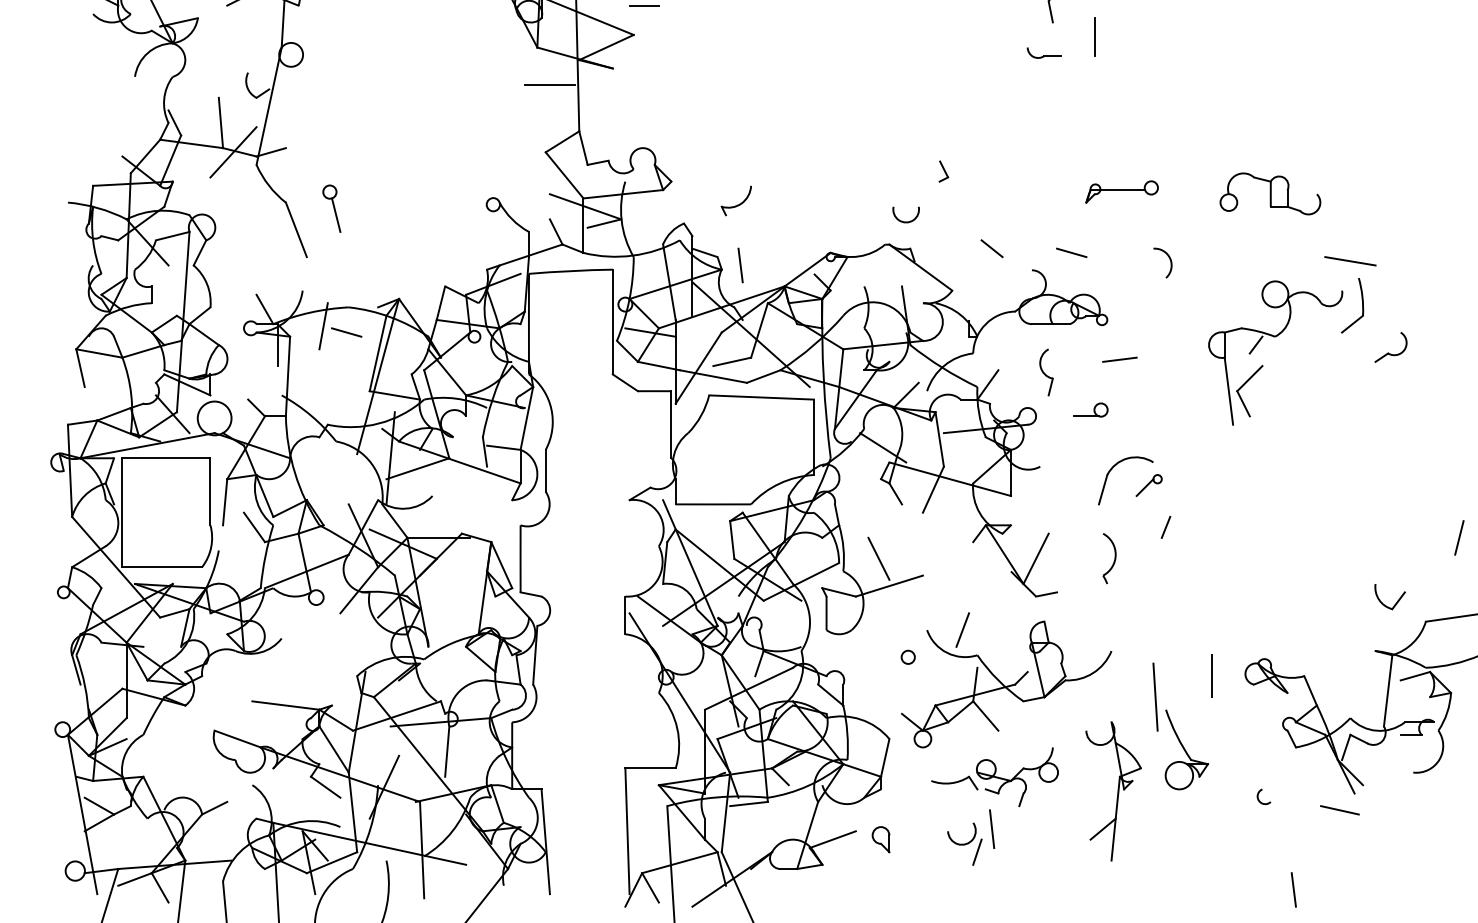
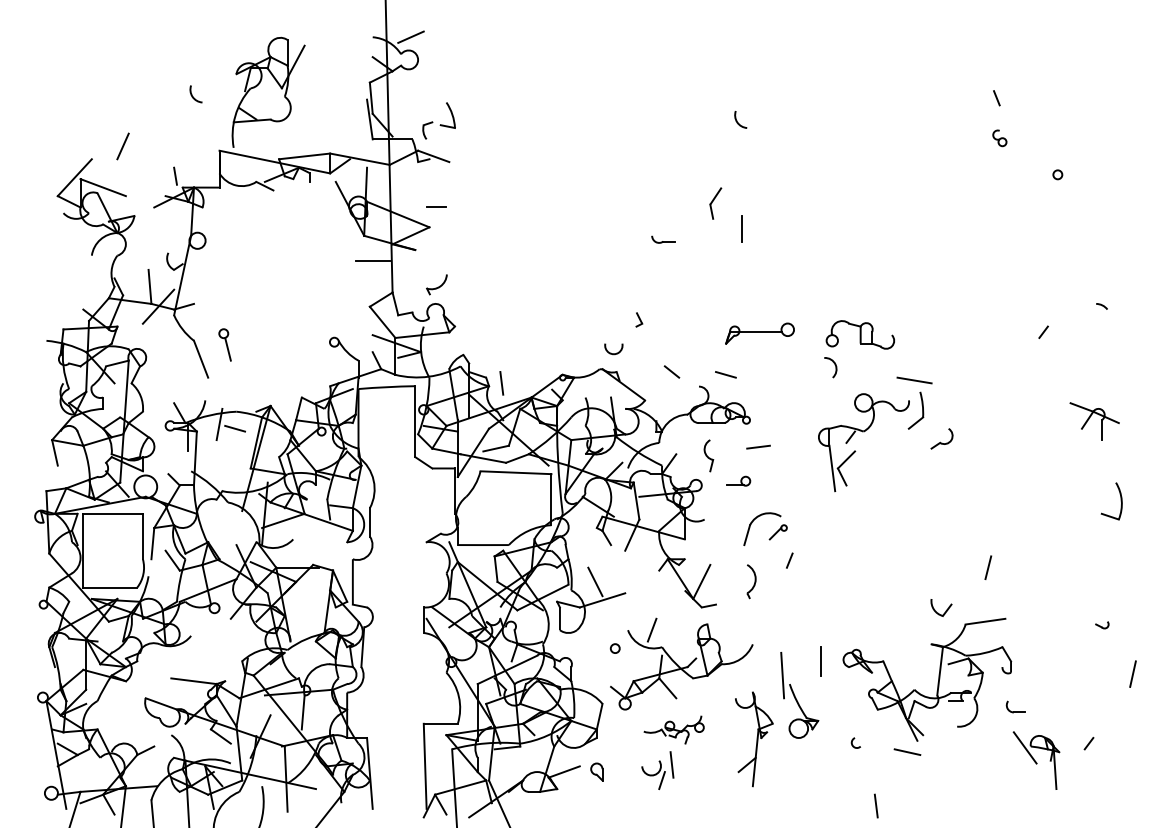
part: (1044, 52) -> (663, 239), moved
part: (1121, 191) -> (759, 333), size x1.4
part: (735, 200) -> (436, 284), moved
arc: (1168, 259) -> (834, 365), moved
part: (994, 776) -> (673, 729), size x0.7

